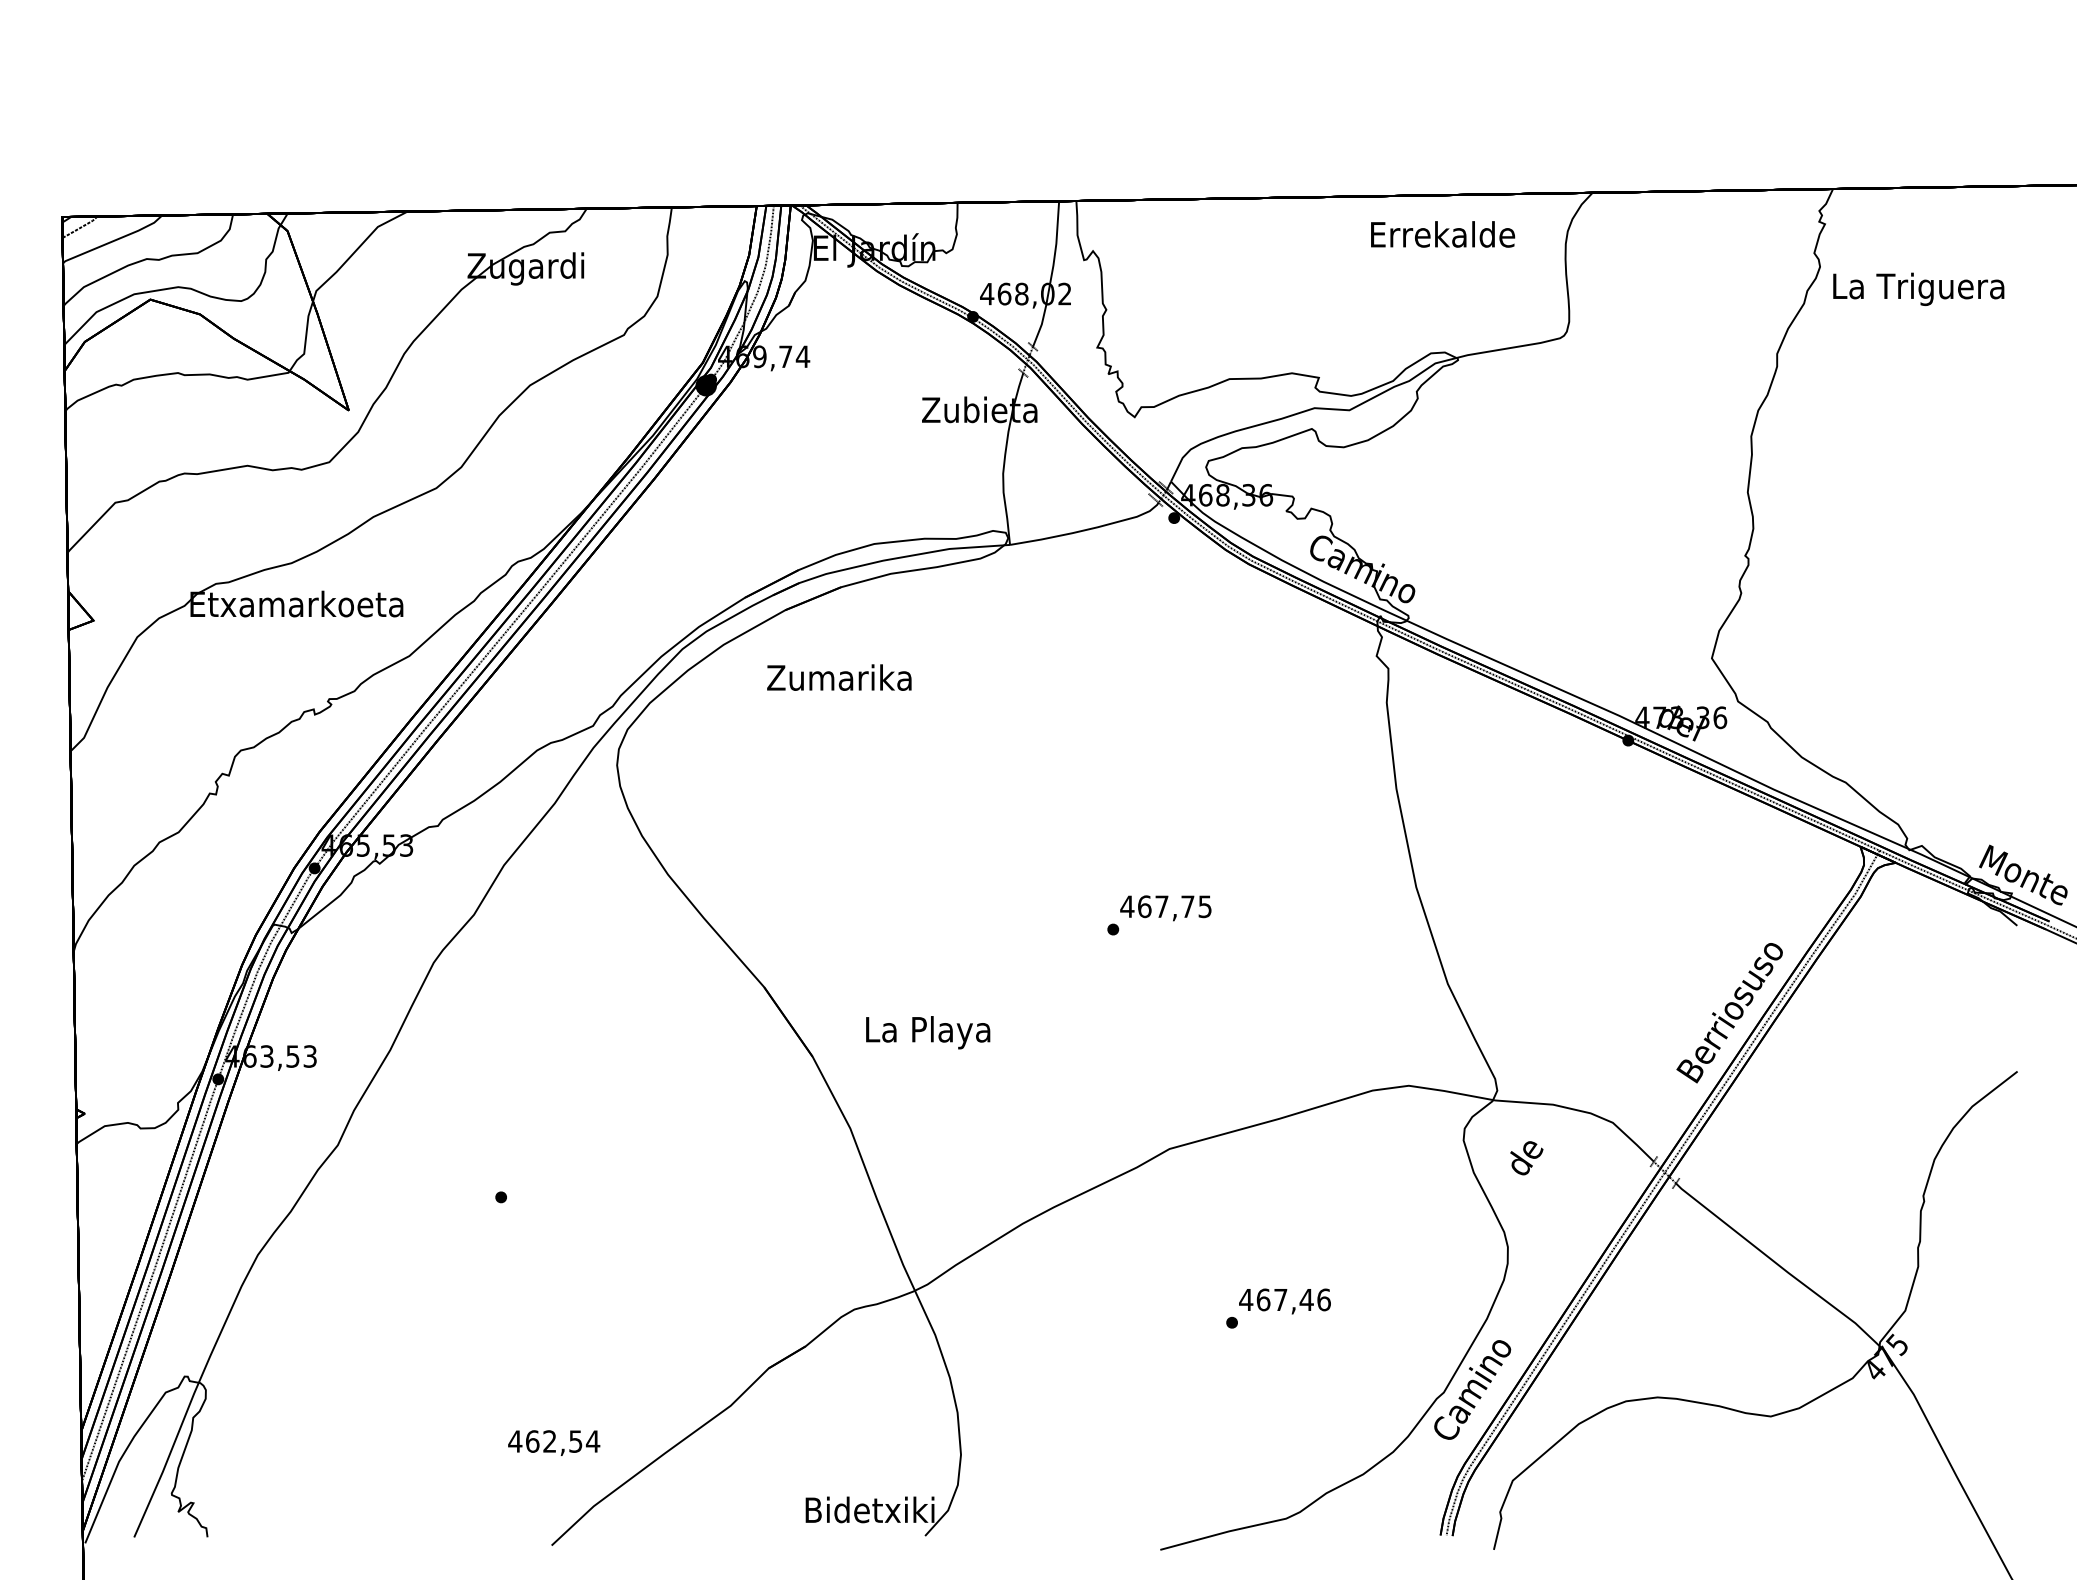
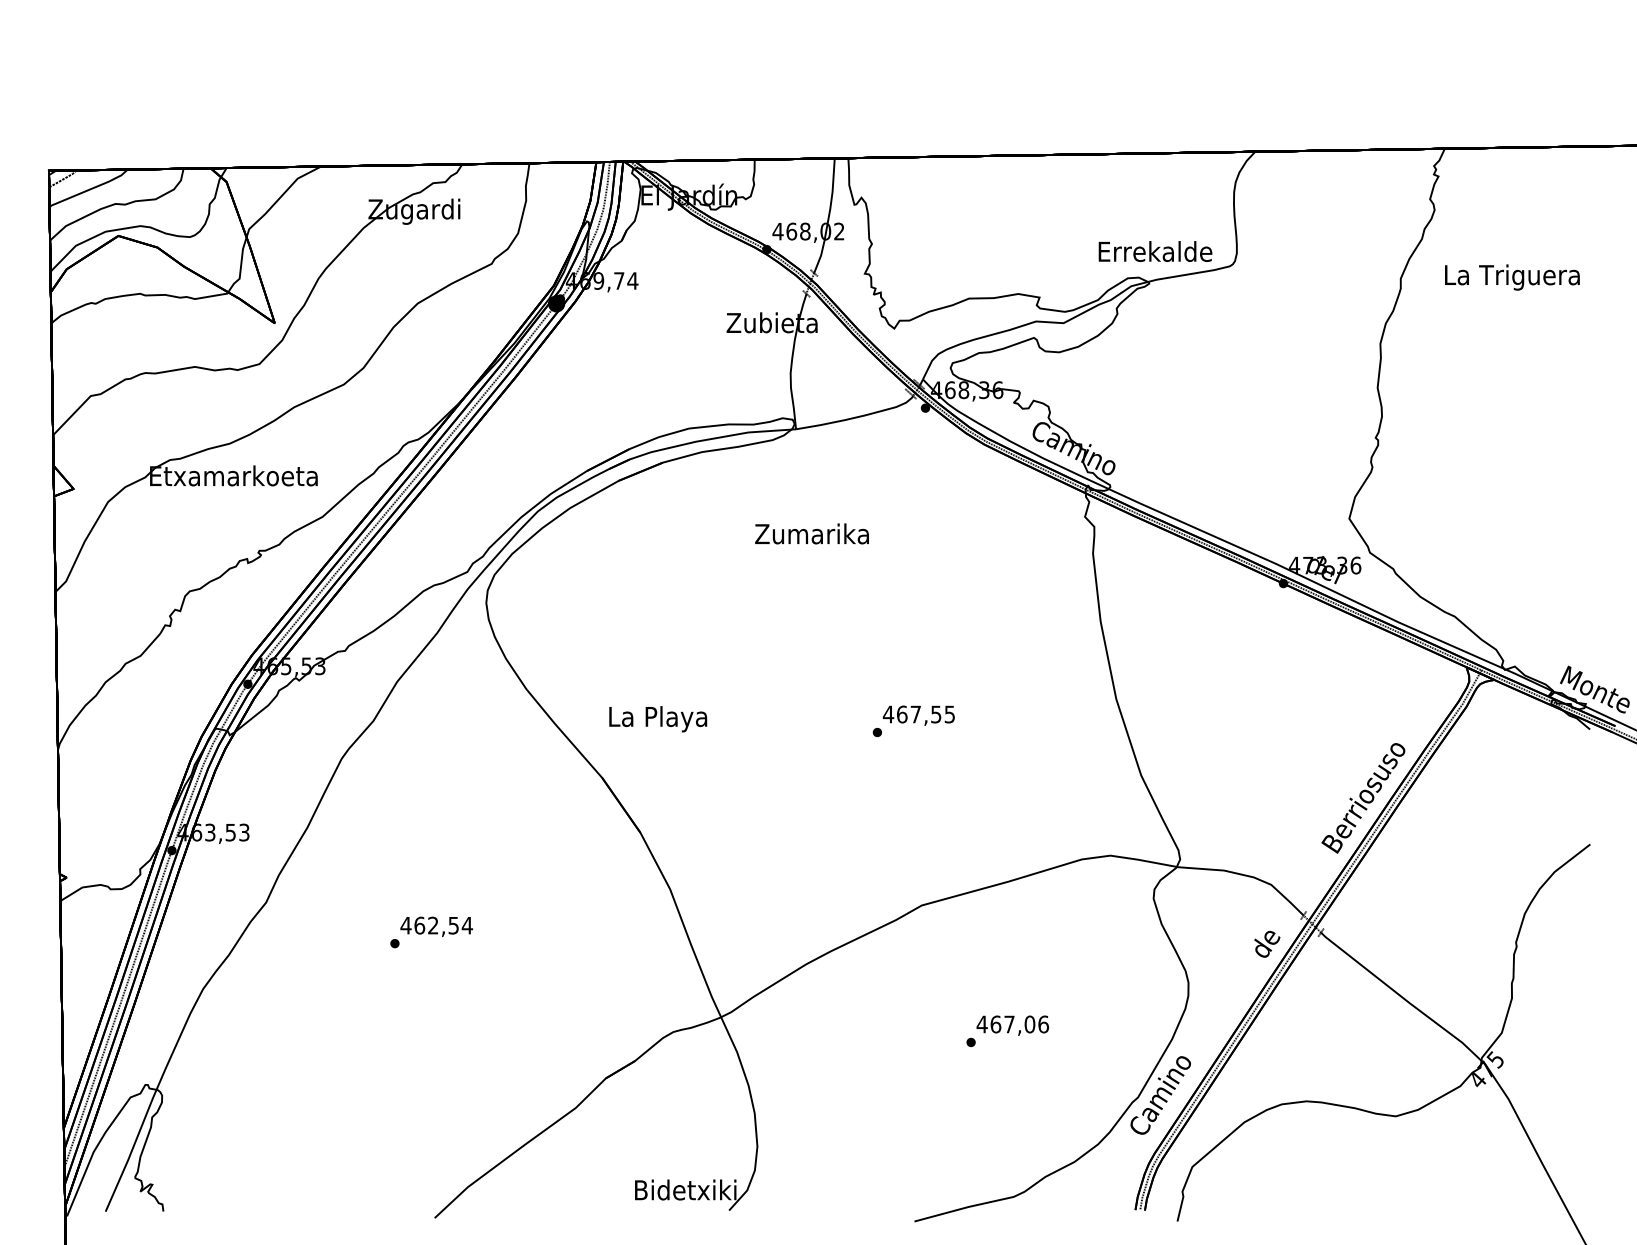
text: (1443, 234) -> (1155, 251), moved
text: (1918, 288) -> (1512, 276), moved
text: (839, 677) -> (812, 533), moved
text: (1187, 906) -> (935, 714), 467,75 -> 467,55
text: (928, 1032) -> (658, 719), moved
text: (1526, 1158) -> (1267, 944), moved
text: (1306, 1299) -> (1029, 1024), 467,46 -> 467,06
text: (554, 1442) -> (436, 926), moved

